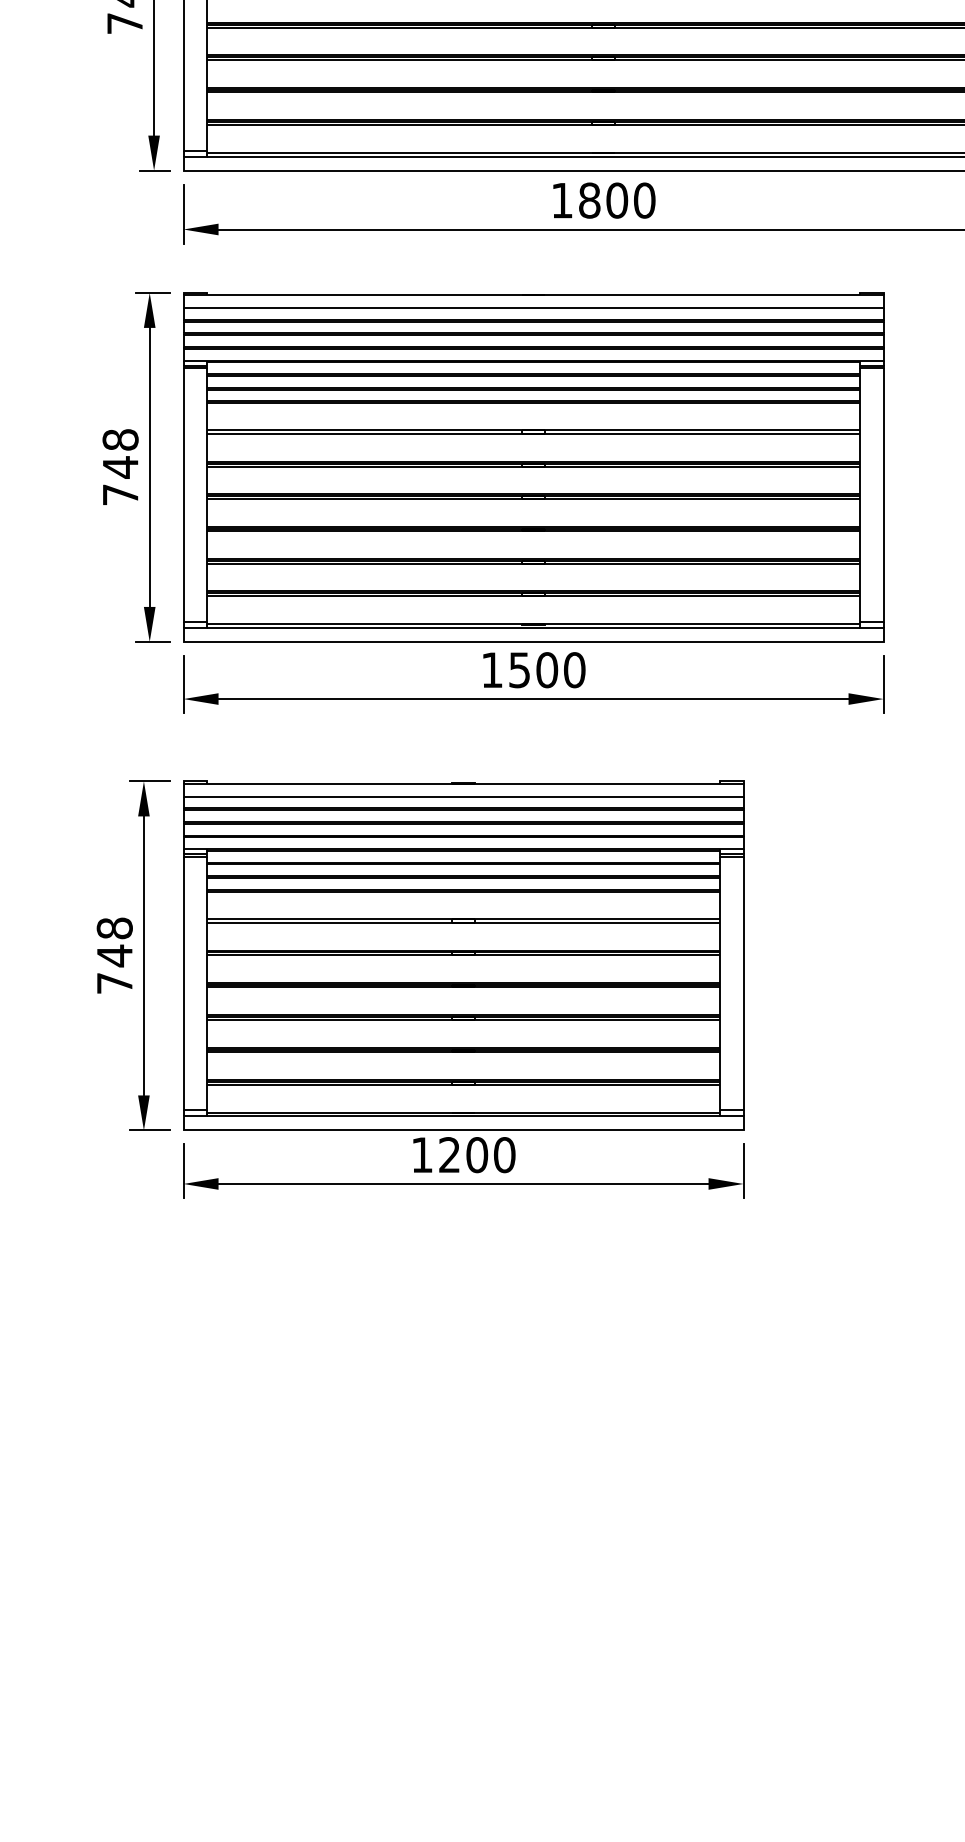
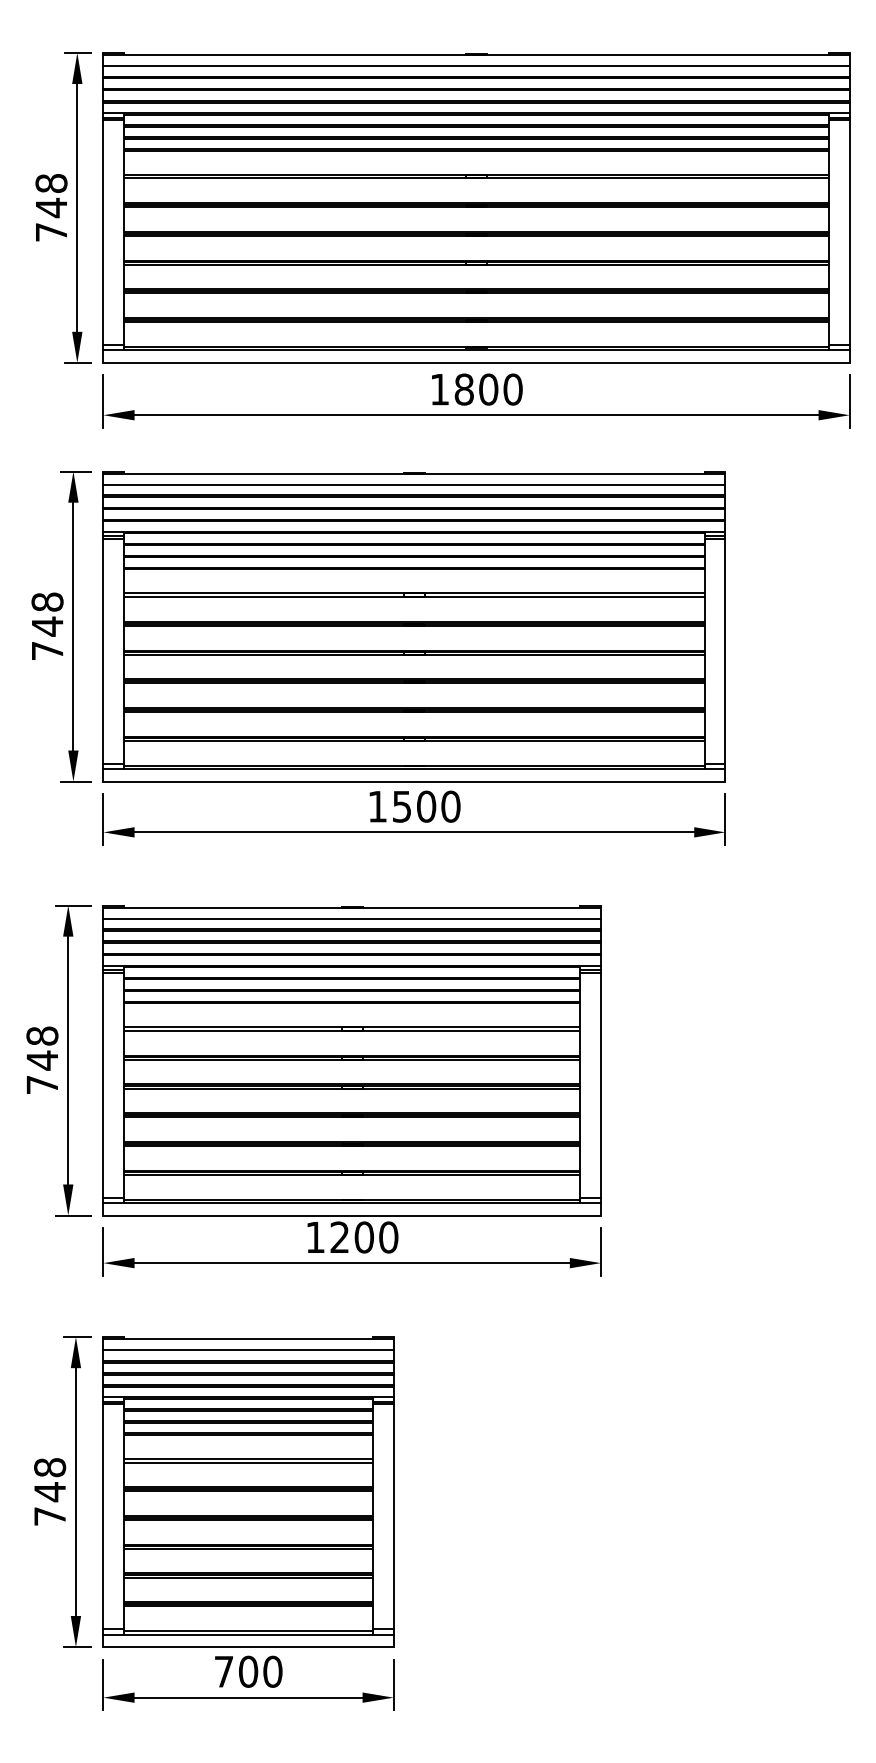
part: (308, 1477) -> (214, 1523), added

